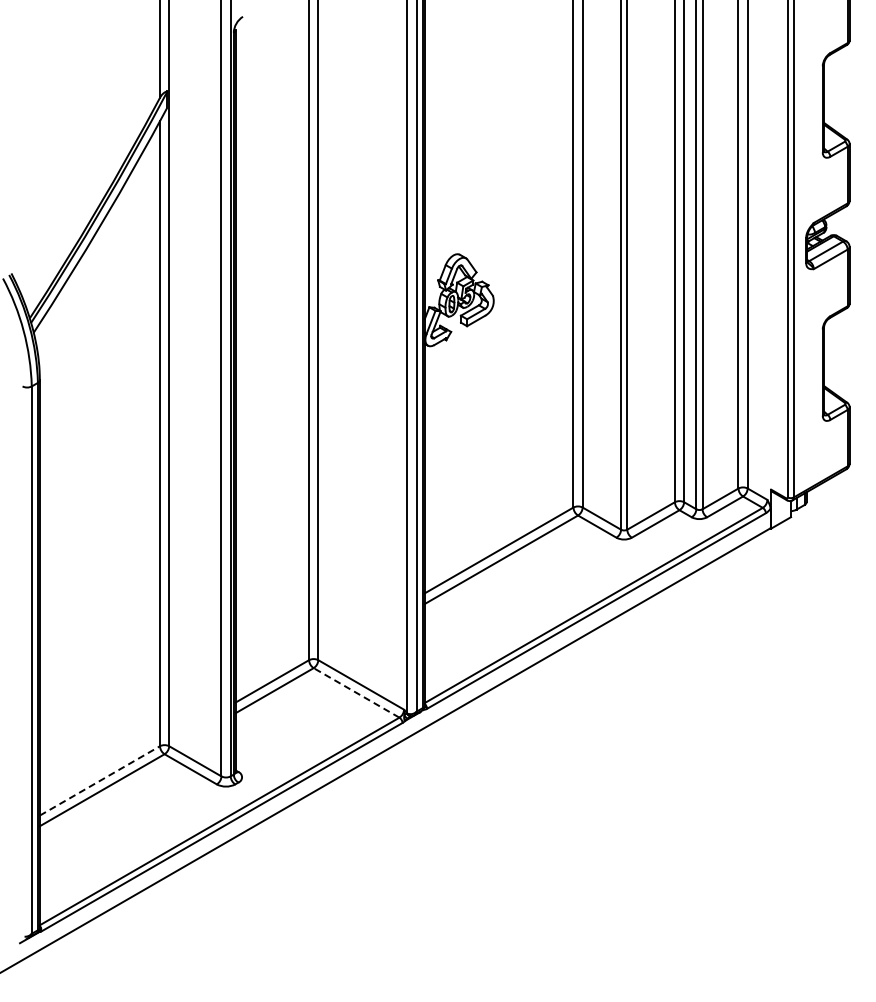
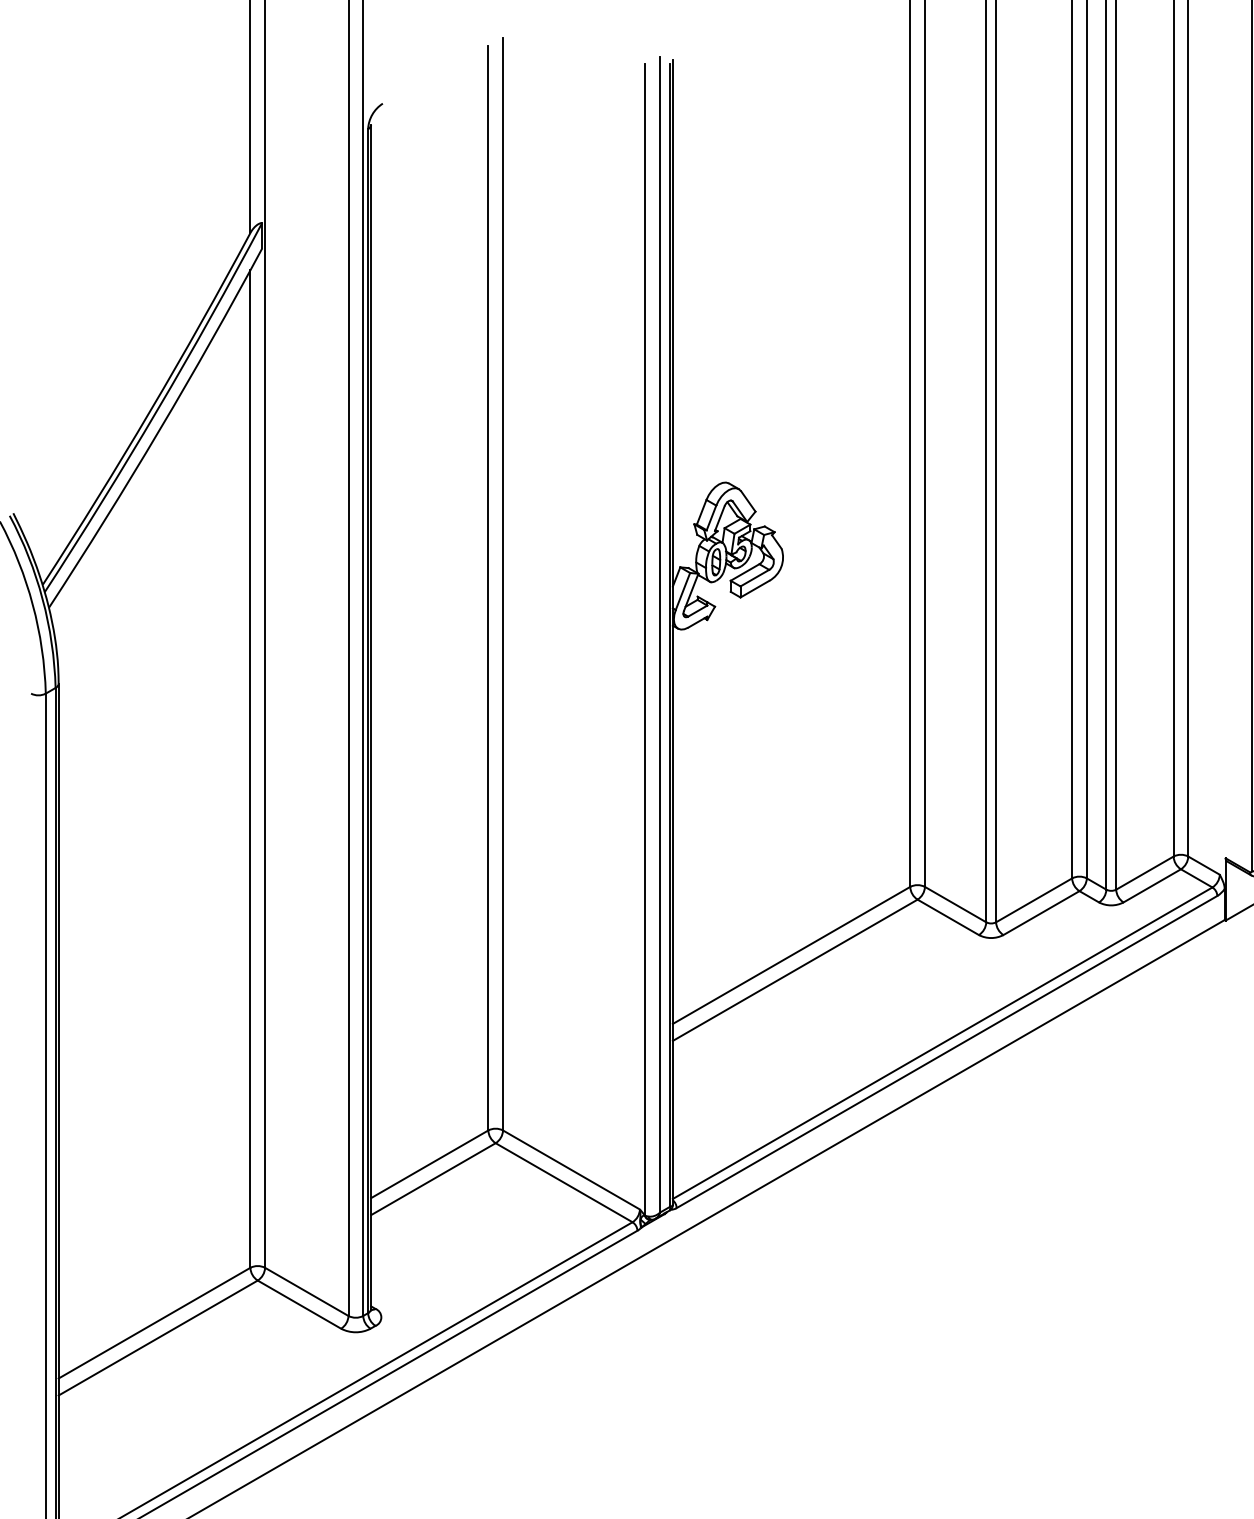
line: (356, 692) -> (563, 1182), dashed -> solid
line: (100, 780) -> (155, 1322), dashed -> solid

